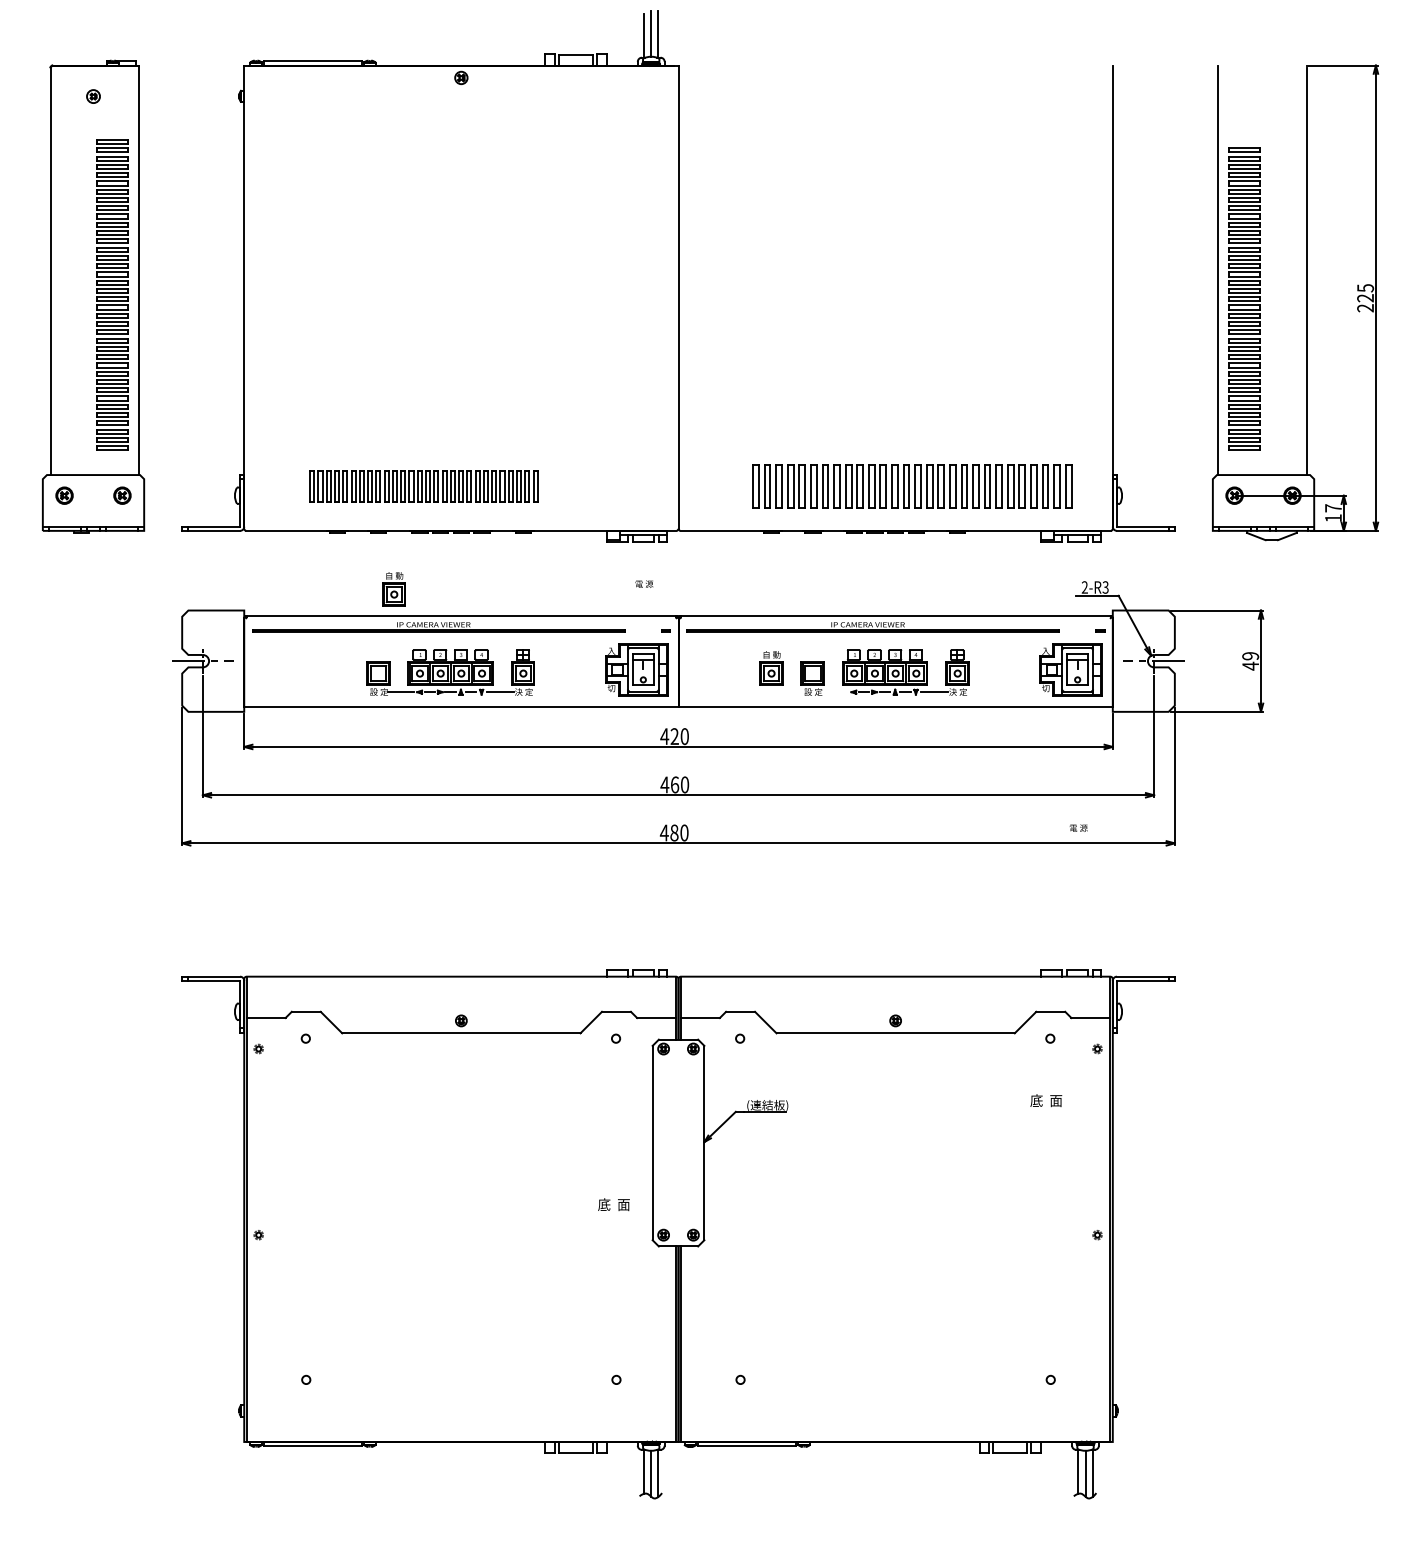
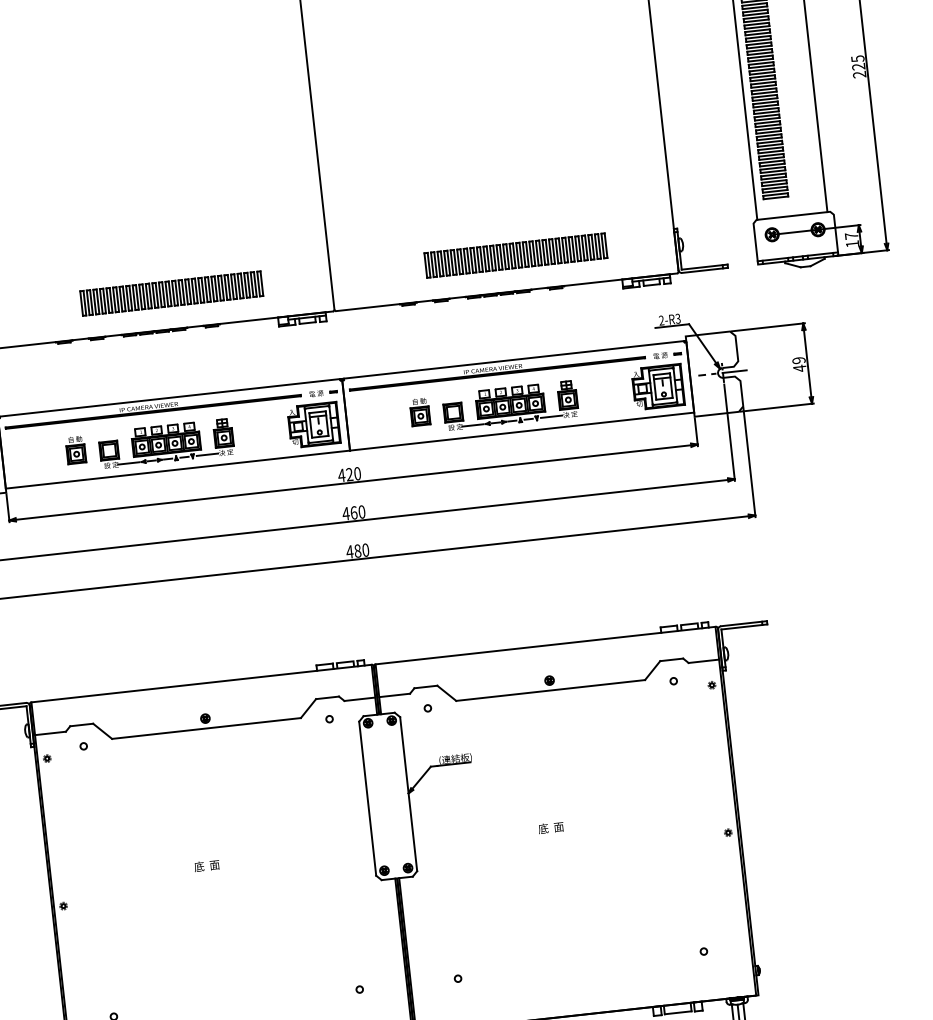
part: (423, 486) -> (171, 293), moved
part: (911, 486) -> (515, 255), size x0.71
text: (644, 583) -> (316, 393), moved
part: (393, 589) -> (75, 450), moved
line: (834, 692) -> (472, 425), added
text: (1078, 827) -> (660, 355), moved
text: (1046, 1100) -> (551, 827), moved
text: (613, 1204) -> (206, 865), moved

